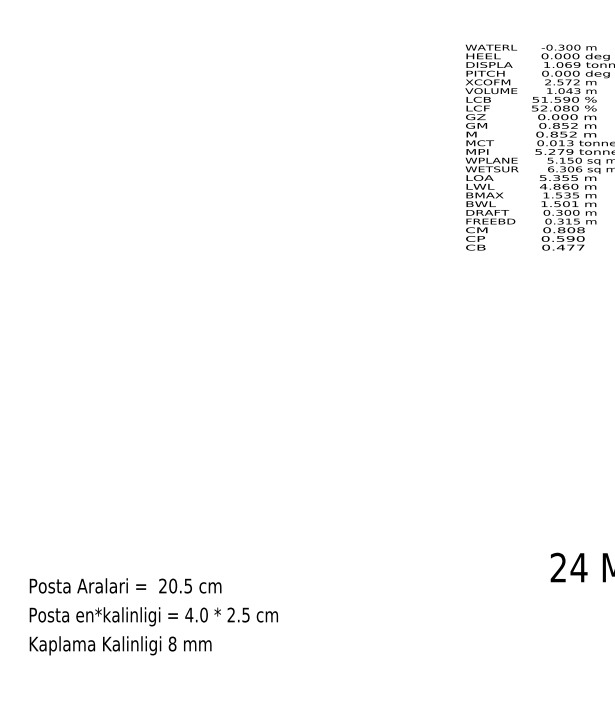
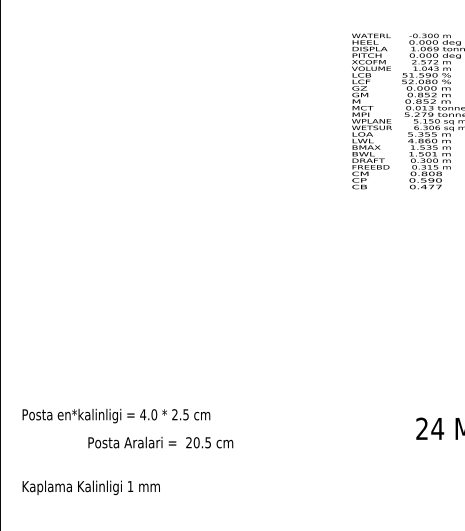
text: (125, 585) -> (160, 442), moved
text: (153, 616) -> (116, 415), moved
text: (172, 643) -> (130, 486), 8 -> 1

